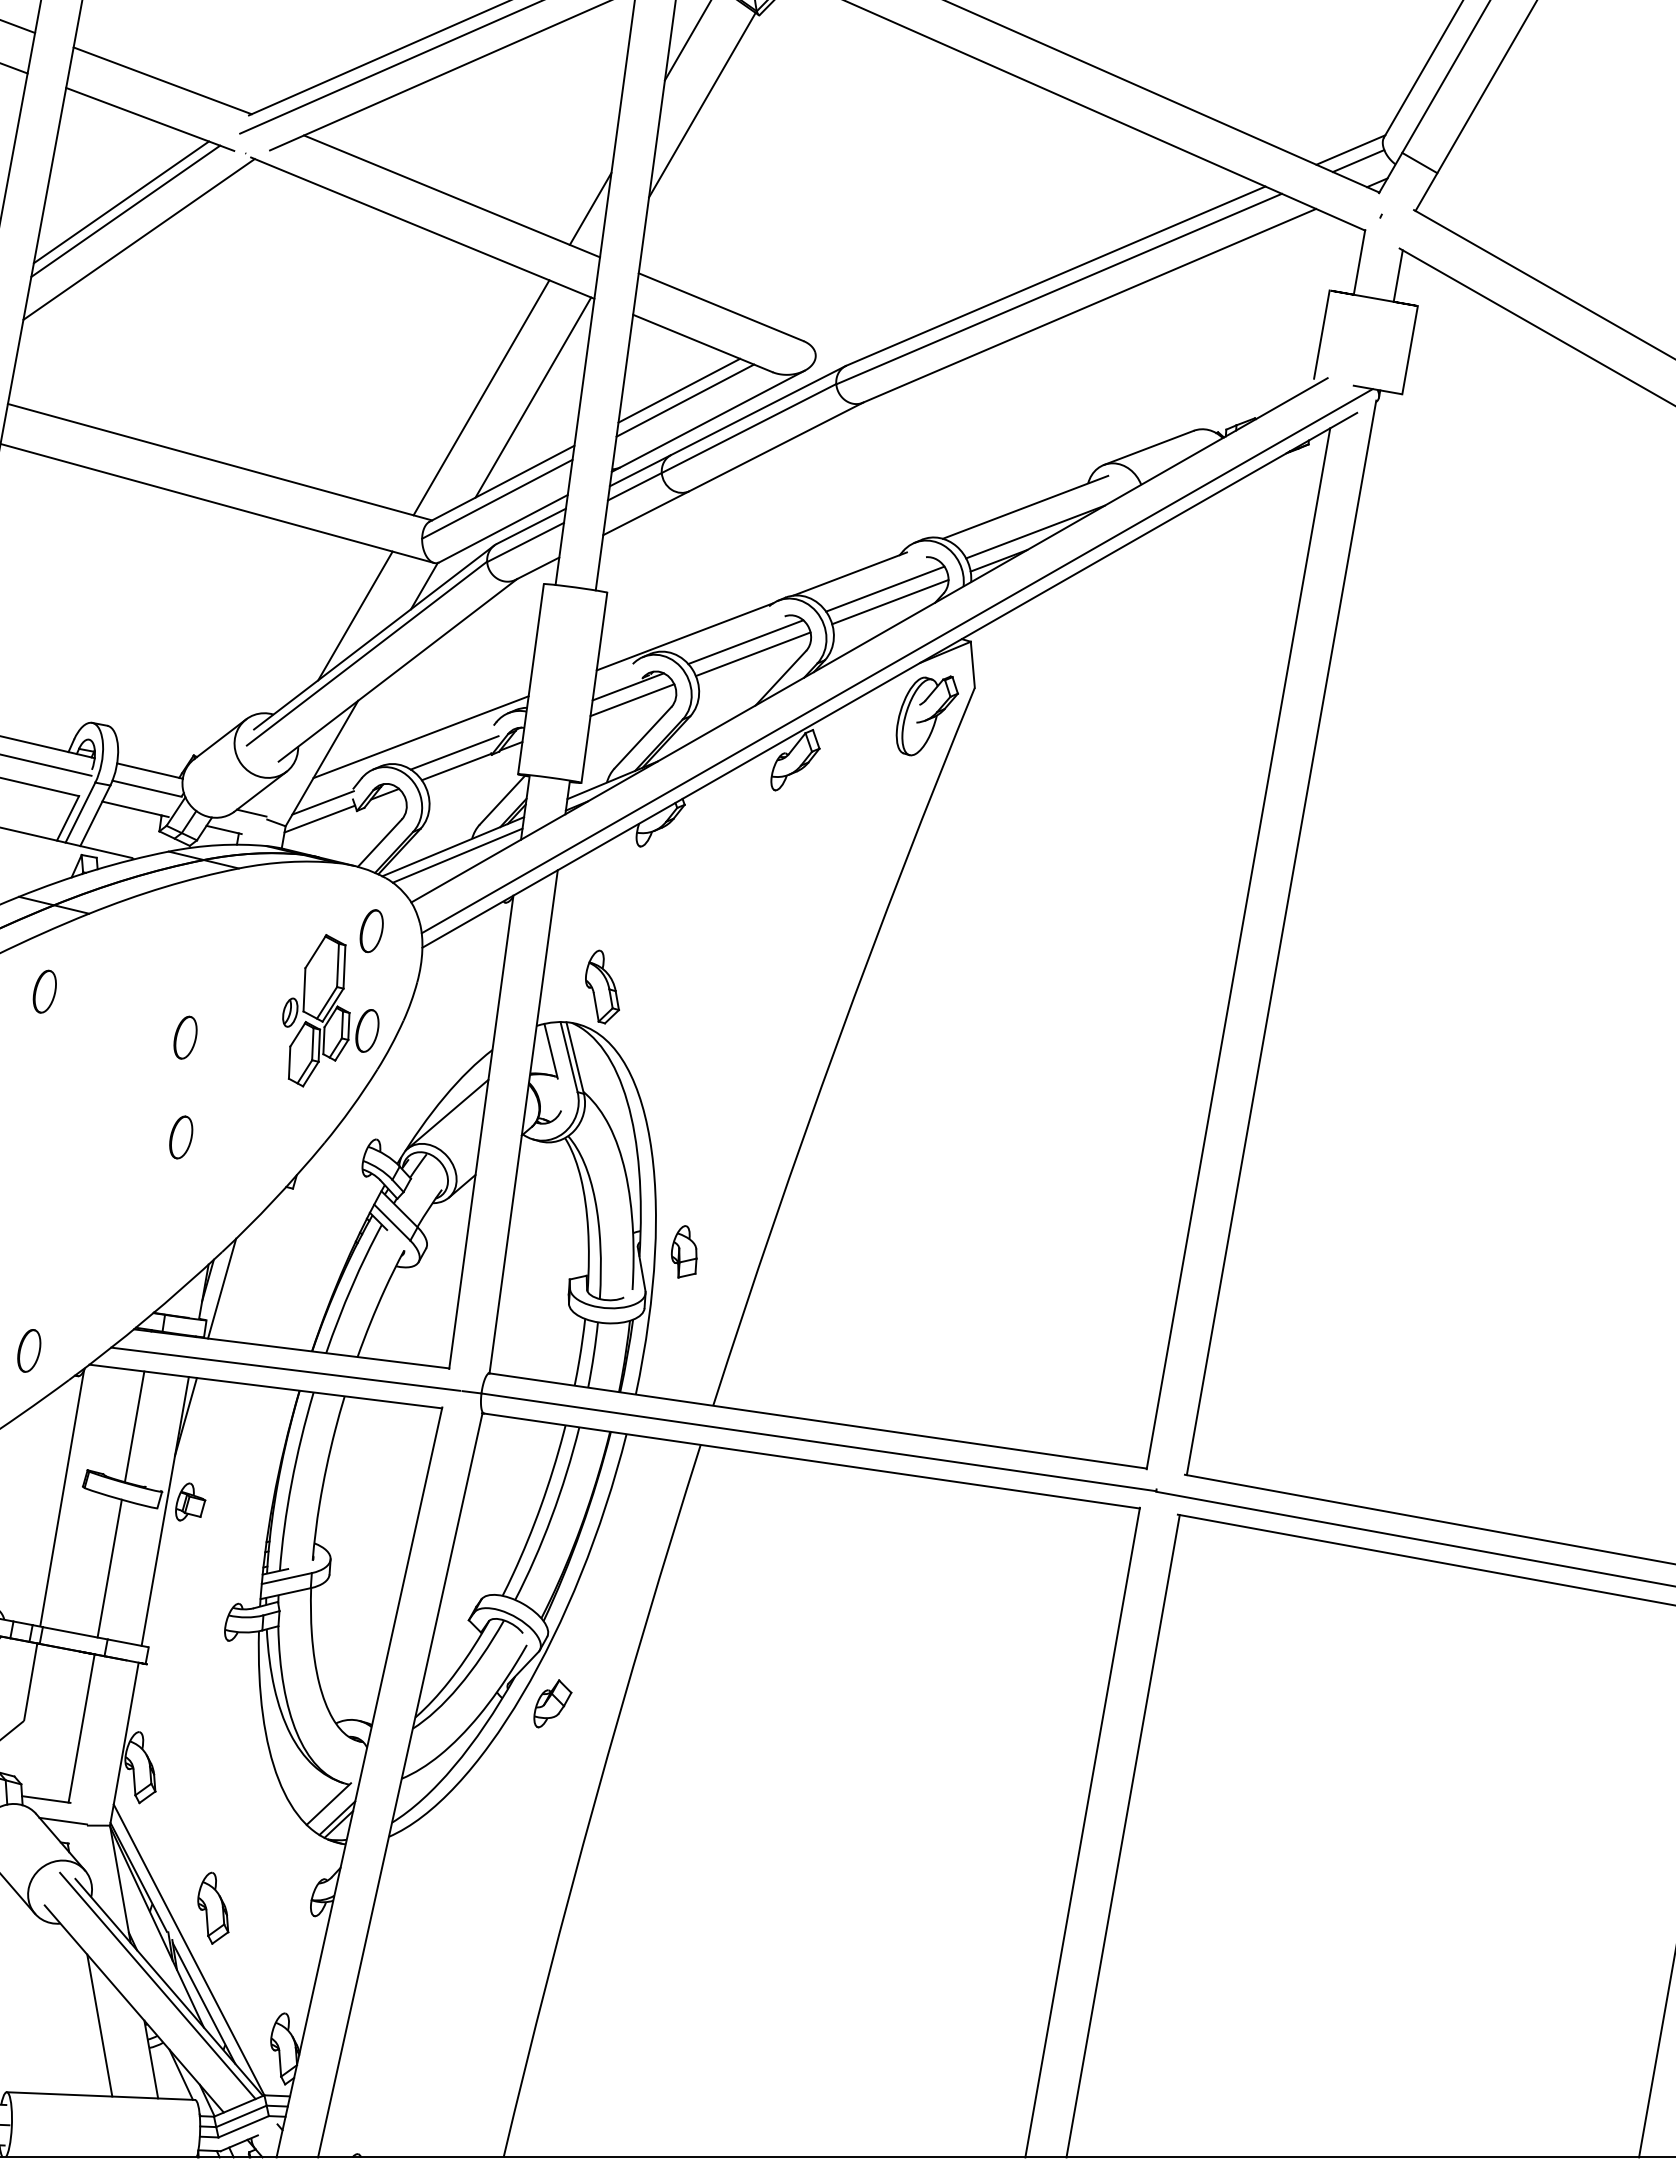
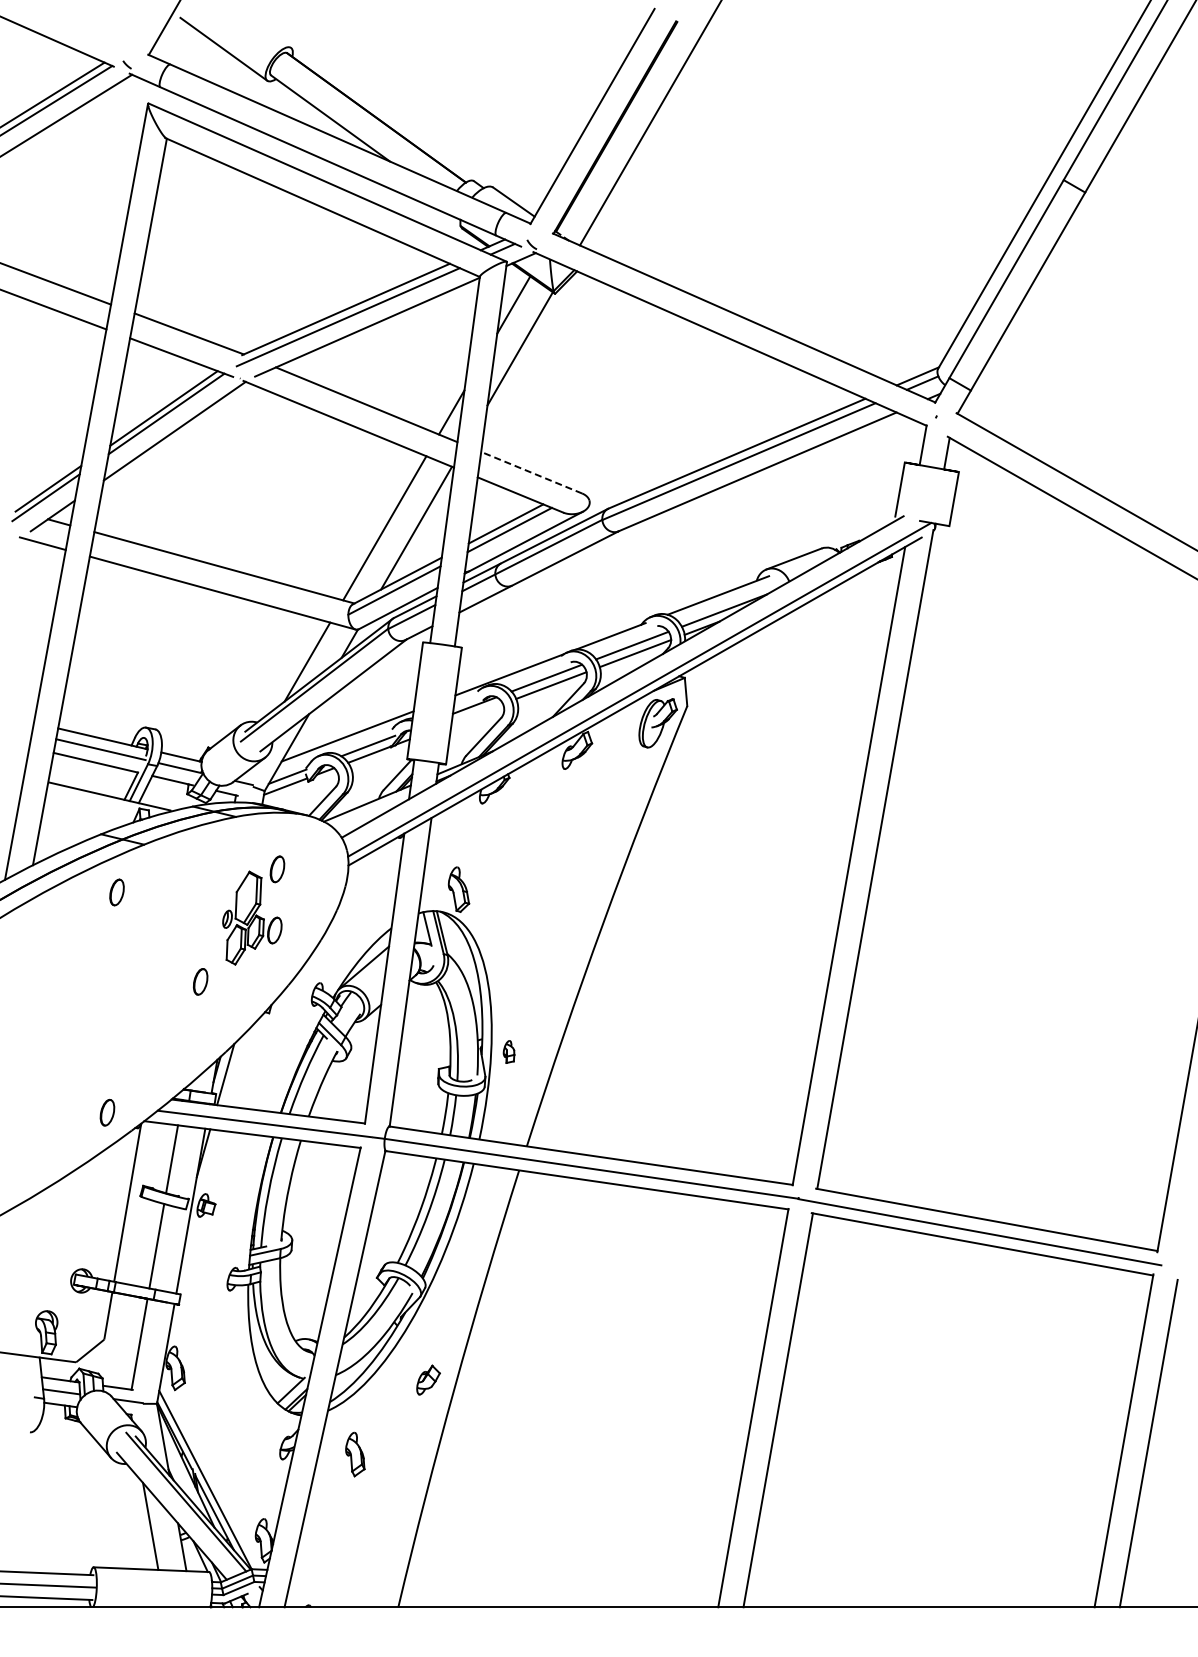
line: (720, 306) -> (531, 472), solid -> dashed
line: (632, 699) -> (477, 713), removed
line: (456, 854) -> (369, 808), removed
part: (332, 998) -> (253, 910), moved
part: (184, 1037) -> (202, 920), removed
part: (683, 1251) -> (508, 1051), size x0.7
part: (552, 1702) -> (428, 1379), moved
part: (213, 1908) -> (355, 1454), moved

